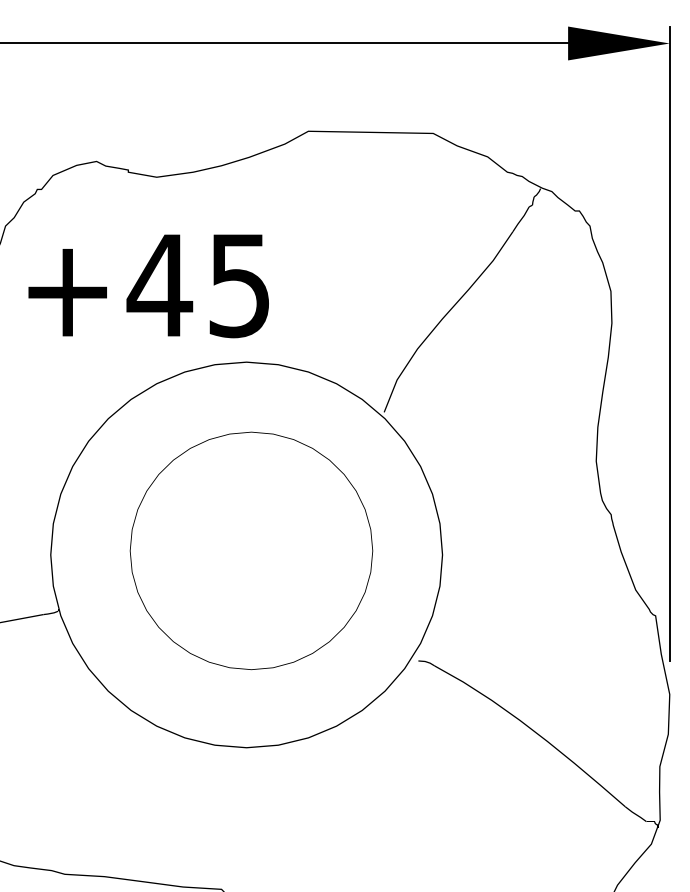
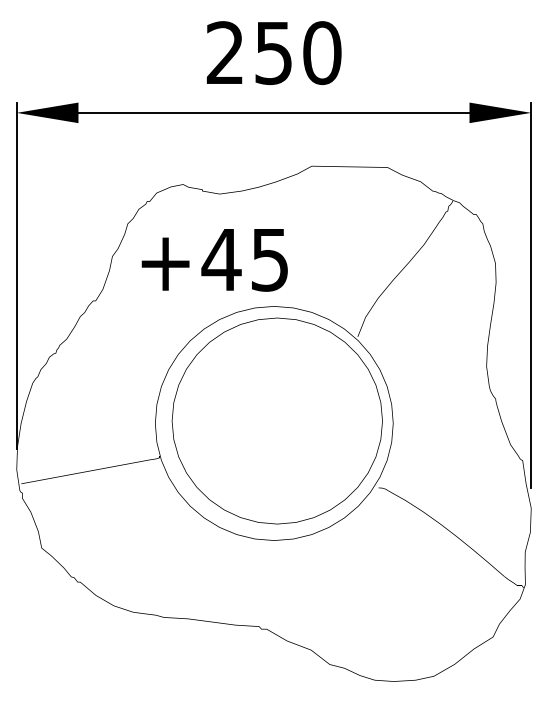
part: (250, 550) -> (276, 420), size x1.43

